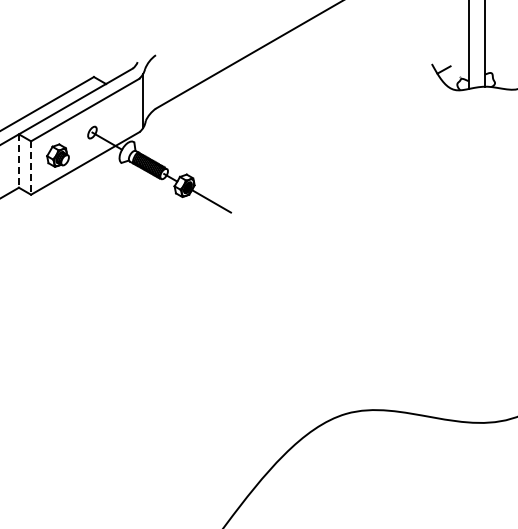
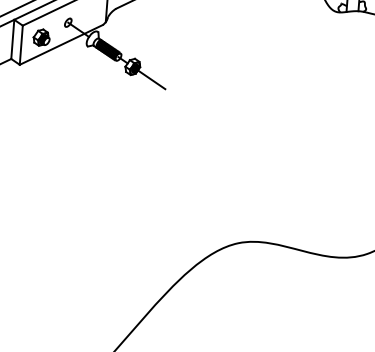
line: (18, 161) -> (12, 39), dashed -> solid
line: (31, 168) -> (21, 45), dashed -> solid

